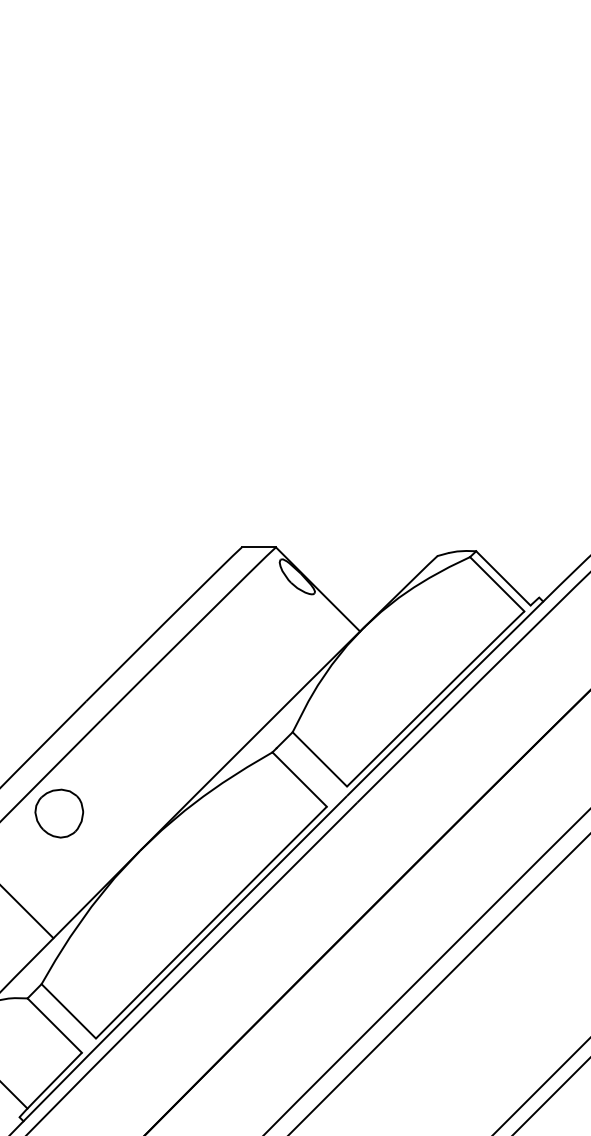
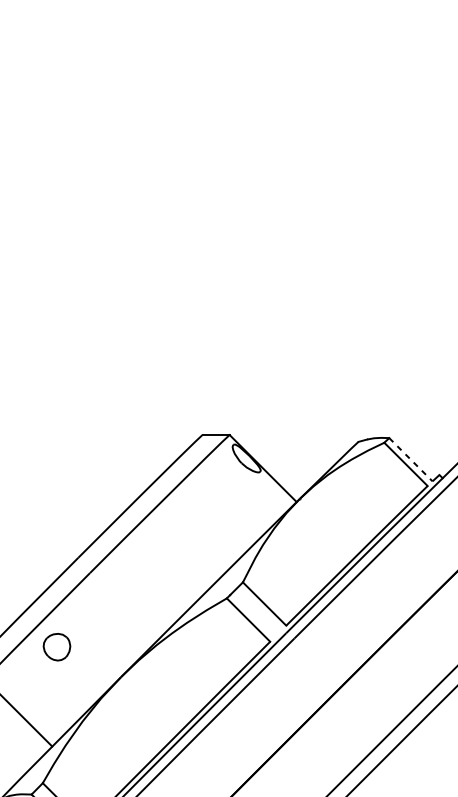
line: (503, 578) -> (411, 459), solid -> dashed
part: (59, 813) -> (57, 647), size x0.7

